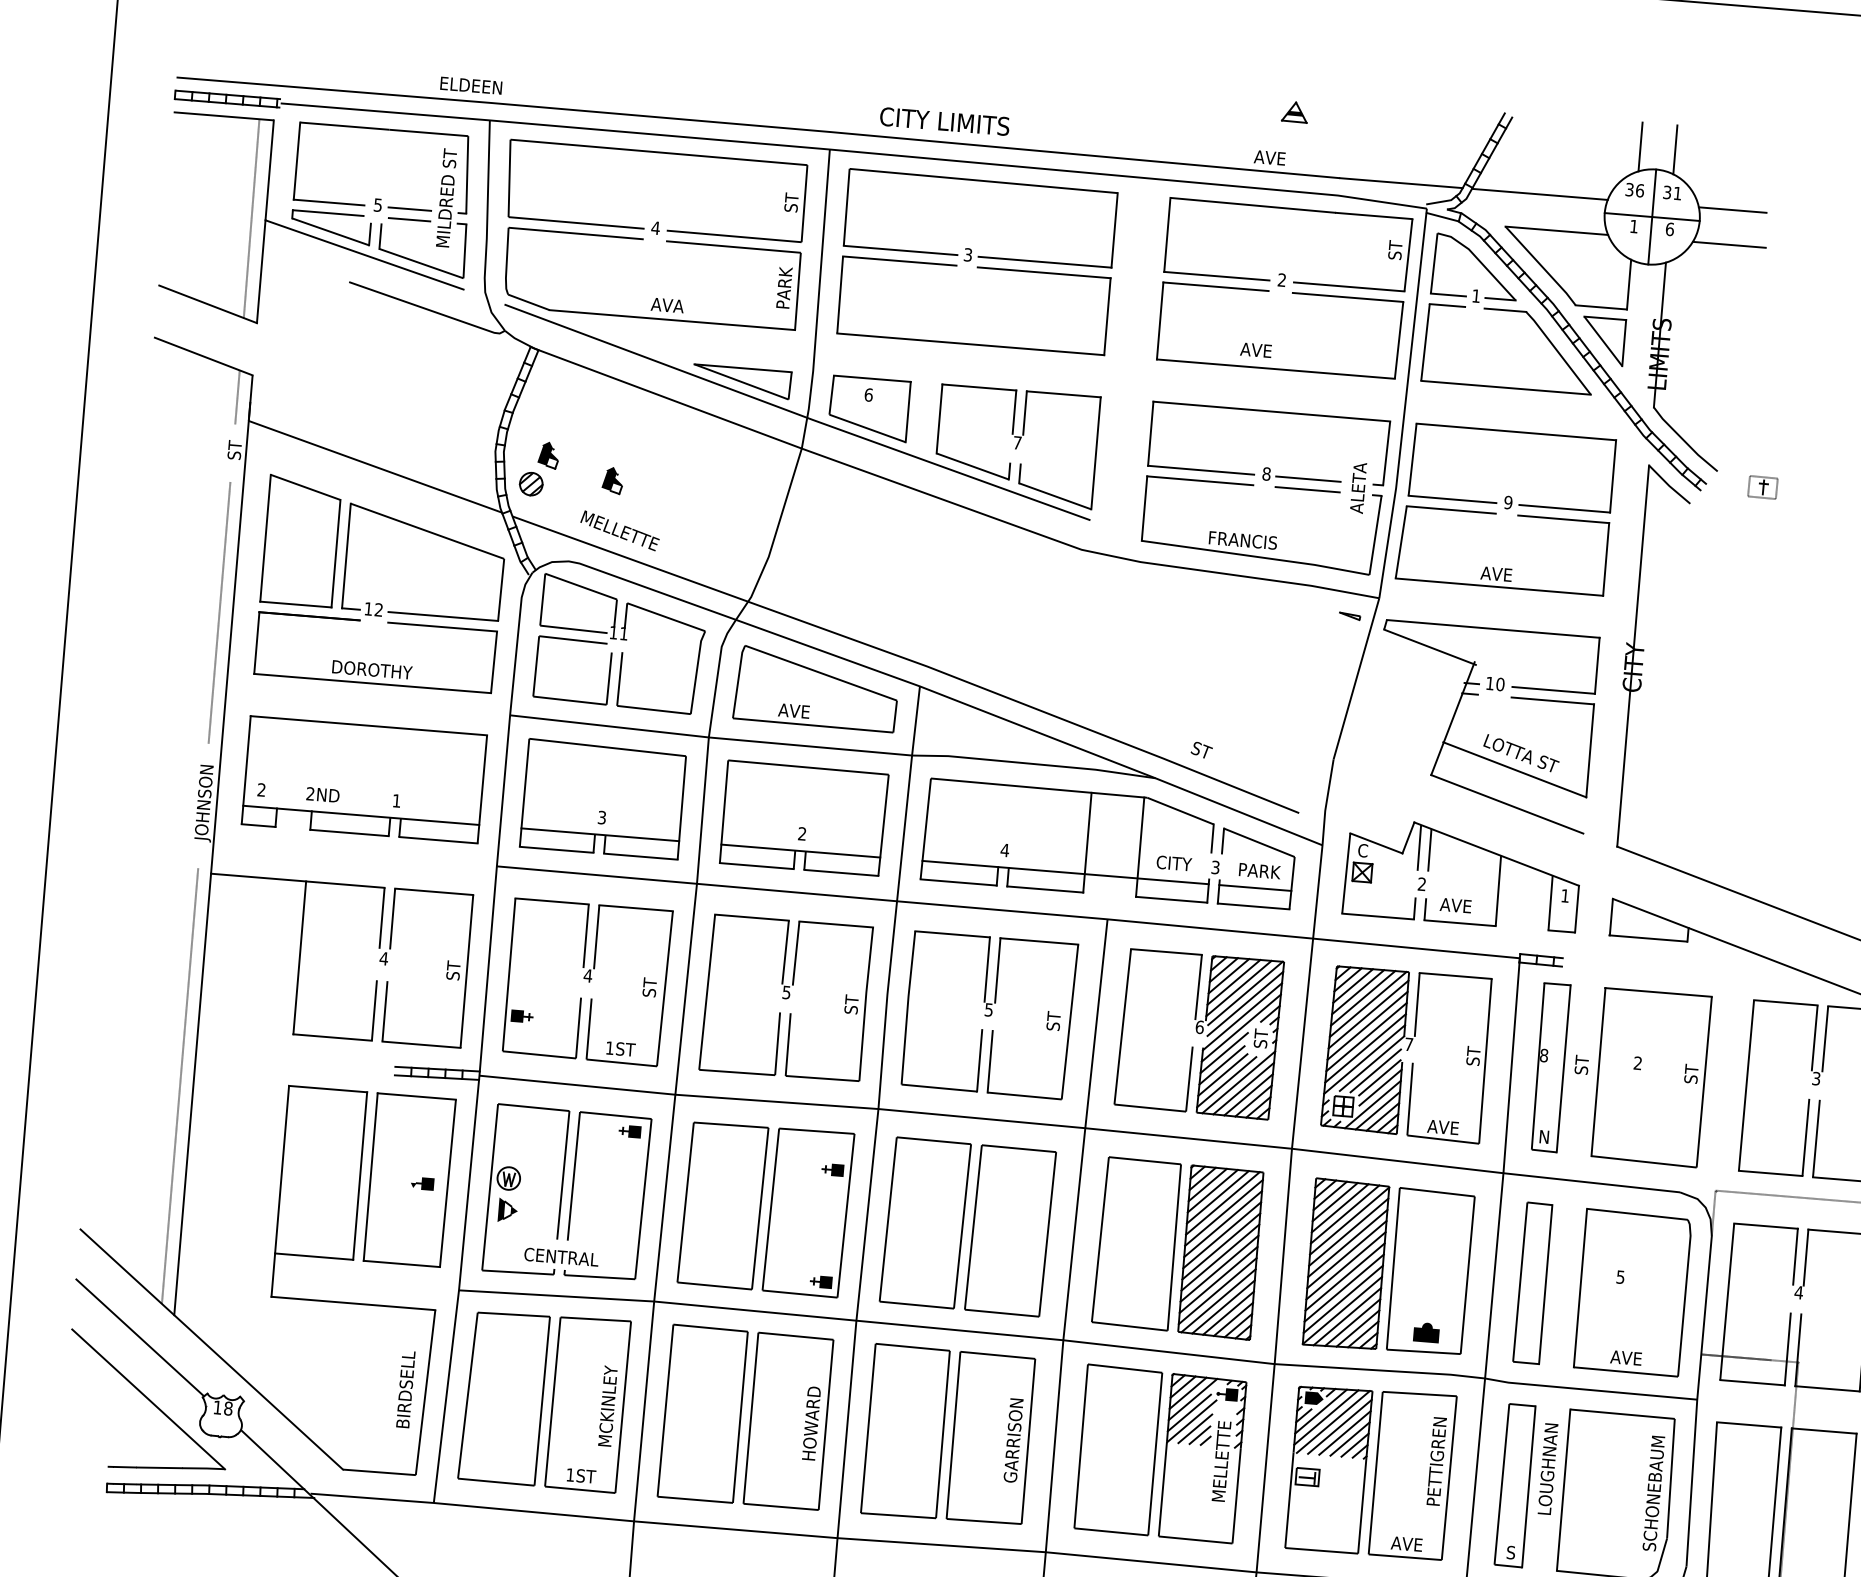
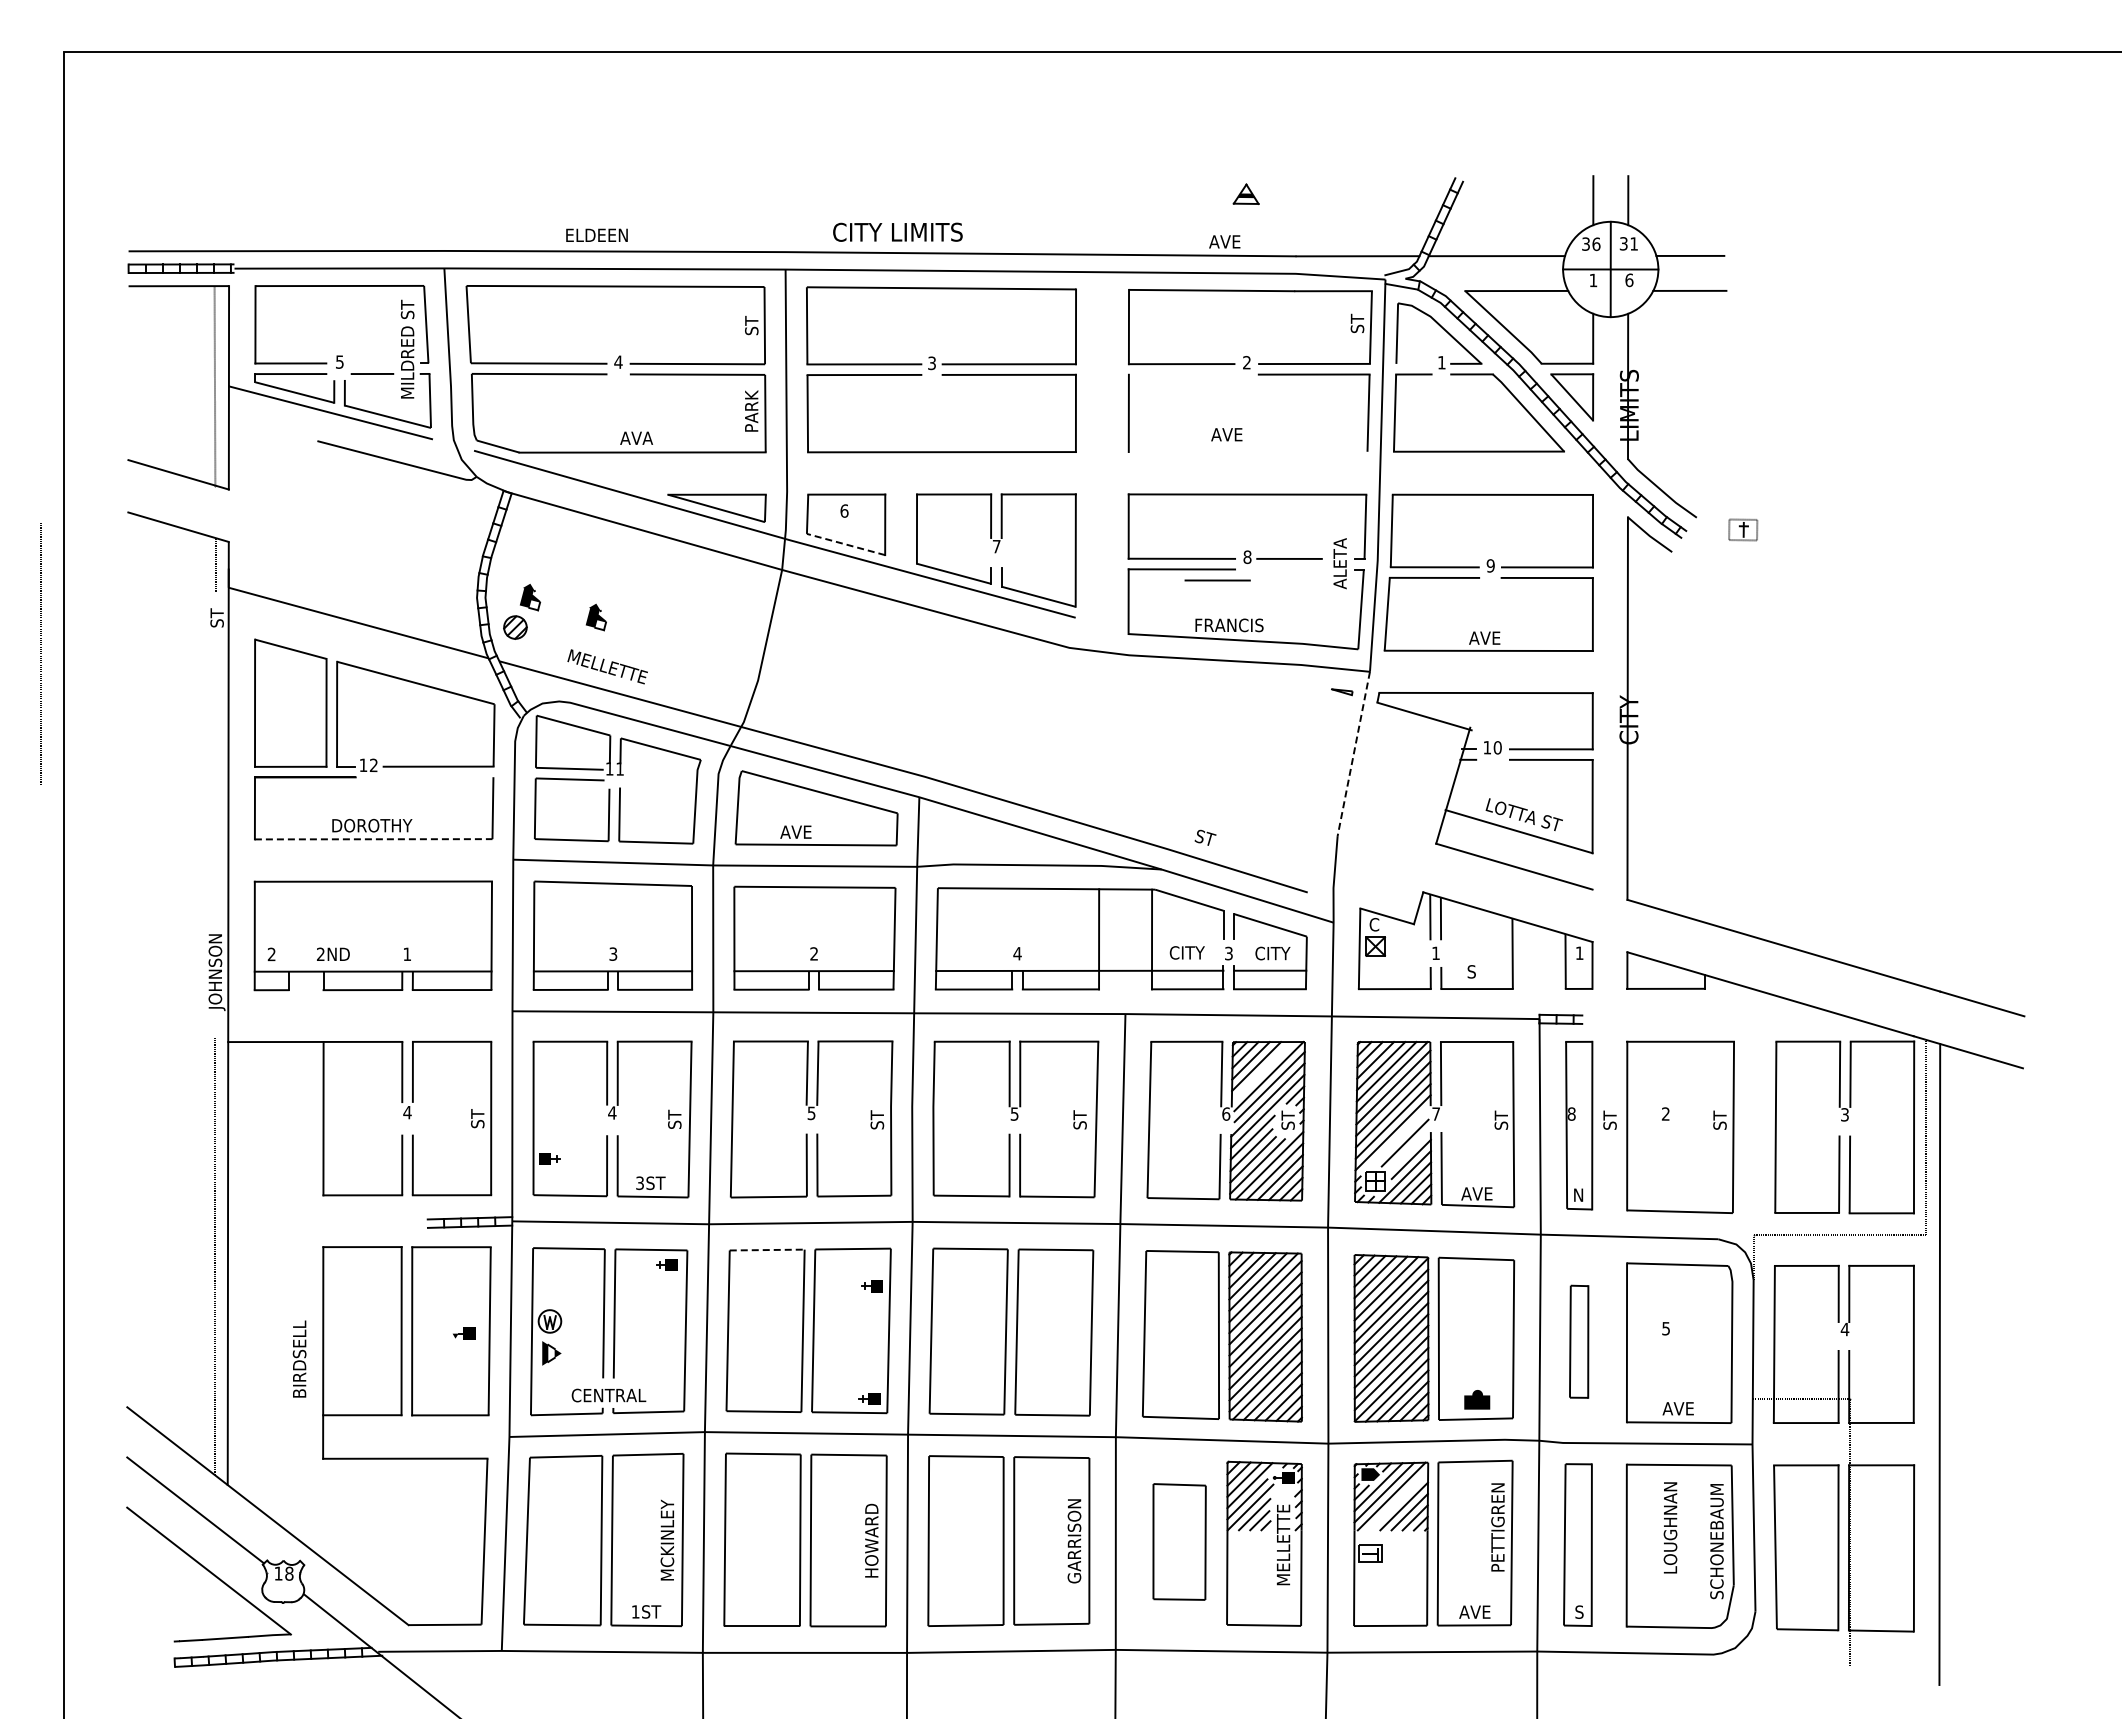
text: (470, 84) -> (596, 234), moved
line: (409, 209) -> (371, 363), removed
line: (1215, 286) -> (1181, 374), removed
line: (1447, 294) -> (1413, 363), removed
line: (1275, 368) -> (1247, 451), removed
line: (868, 428) -> (846, 544), solid -> dashed
line: (1307, 489) -> (1217, 580), moved
line: (218, 611) -> (40, 653), moved
line: (442, 627) -> (438, 777), removed
line: (1356, 678) -> (1353, 753), solid -> dashed
line: (372, 683) -> (373, 839), solid -> dashed
text: (1259, 871) -> (1272, 953), PARK -> CITY
text: (1421, 883) -> (1435, 952), 2 -> 1
text: (1454, 905) -> (1470, 971), AVE -> S
line: (1238, 988) -> (1261, 1072), removed
text: (609, 1048) -> (639, 1183), 1ST -> 3ST
line: (1371, 1063) -> (1400, 1136), removed
line: (1379, 1077) -> (1409, 1149), removed
line: (731, 1125) -> (767, 1250), solid -> dashed
part: (1533, 1282) -> (1579, 1341), size x0.7
text: (405, 1388) -> (299, 1358), moved
line: (1339, 1426) -> (1398, 1500), removed
part: (1118, 1449) -> (1179, 1541), size x0.7
text: (1548, 1468) -> (1670, 1527), moved

